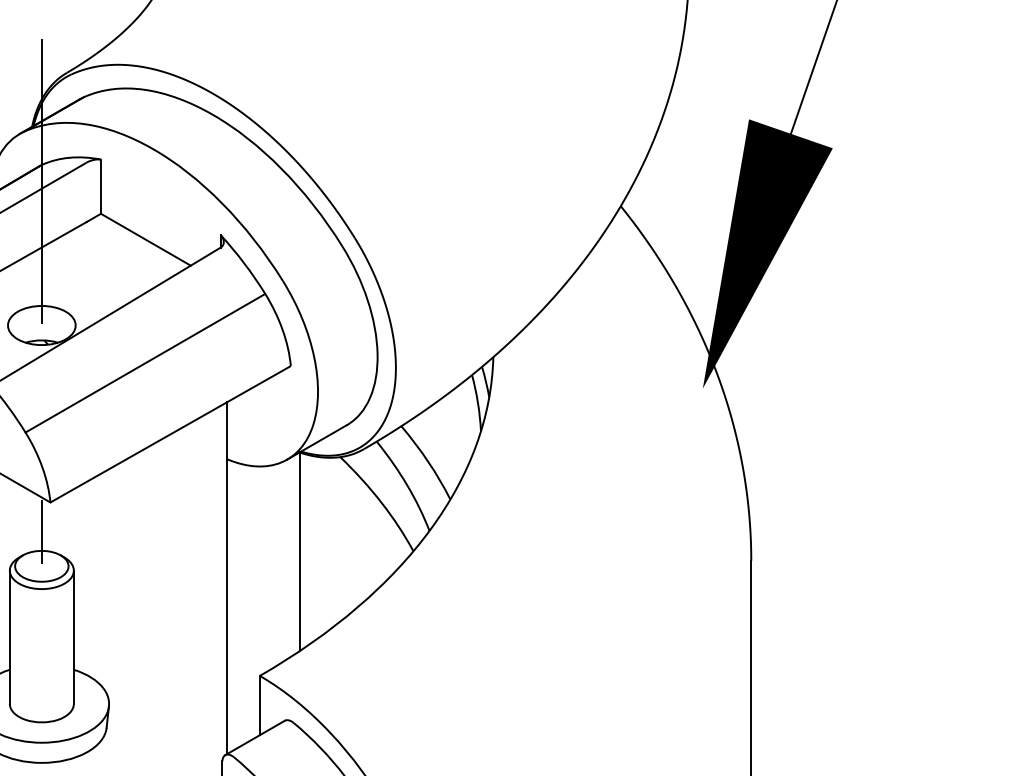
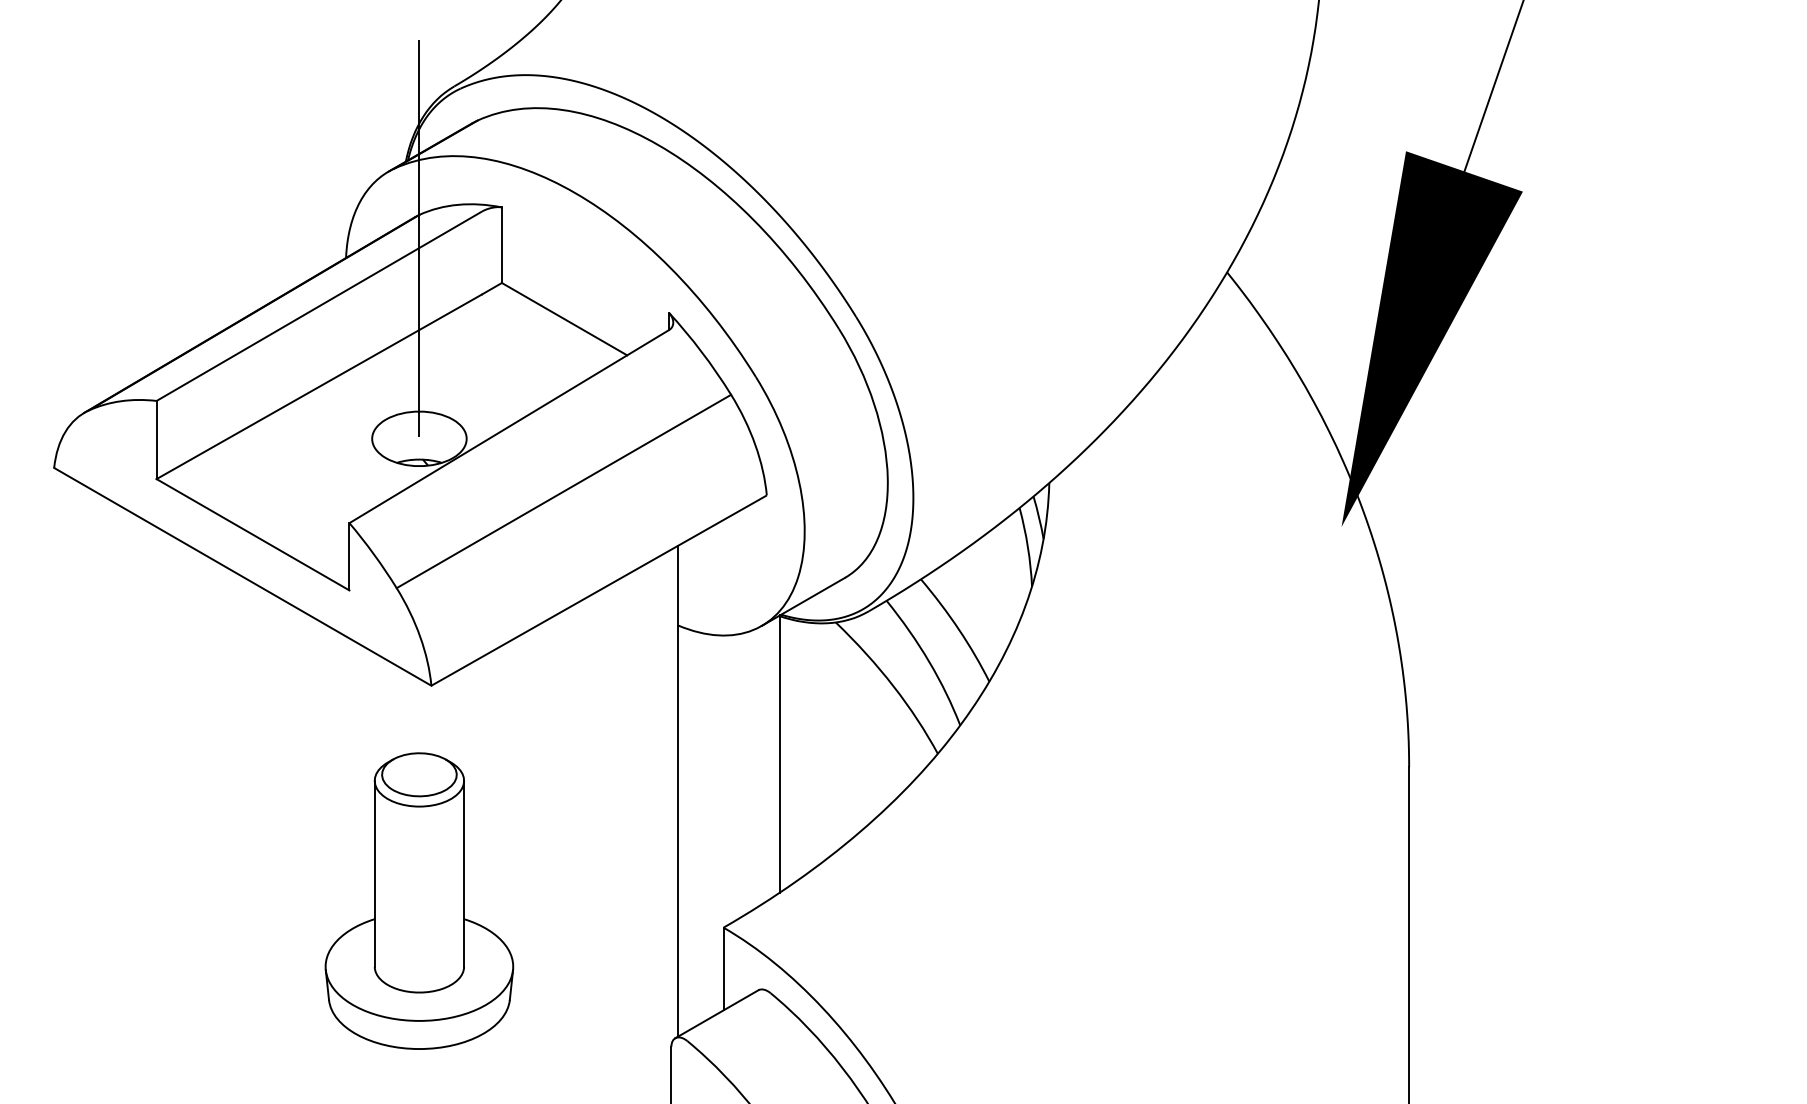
line: (41, 531) -> (419, 726), removed

